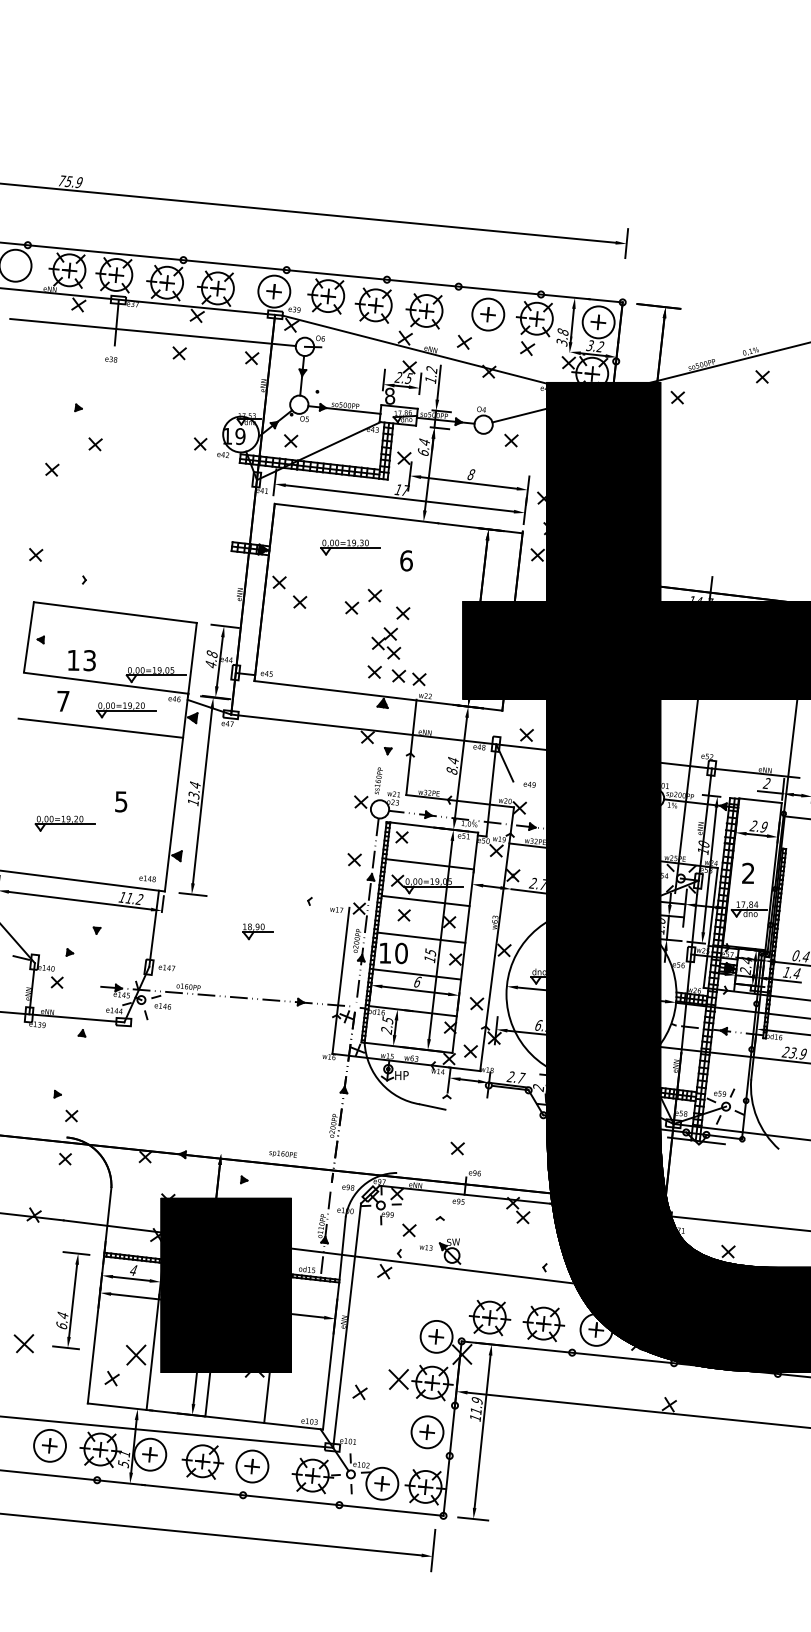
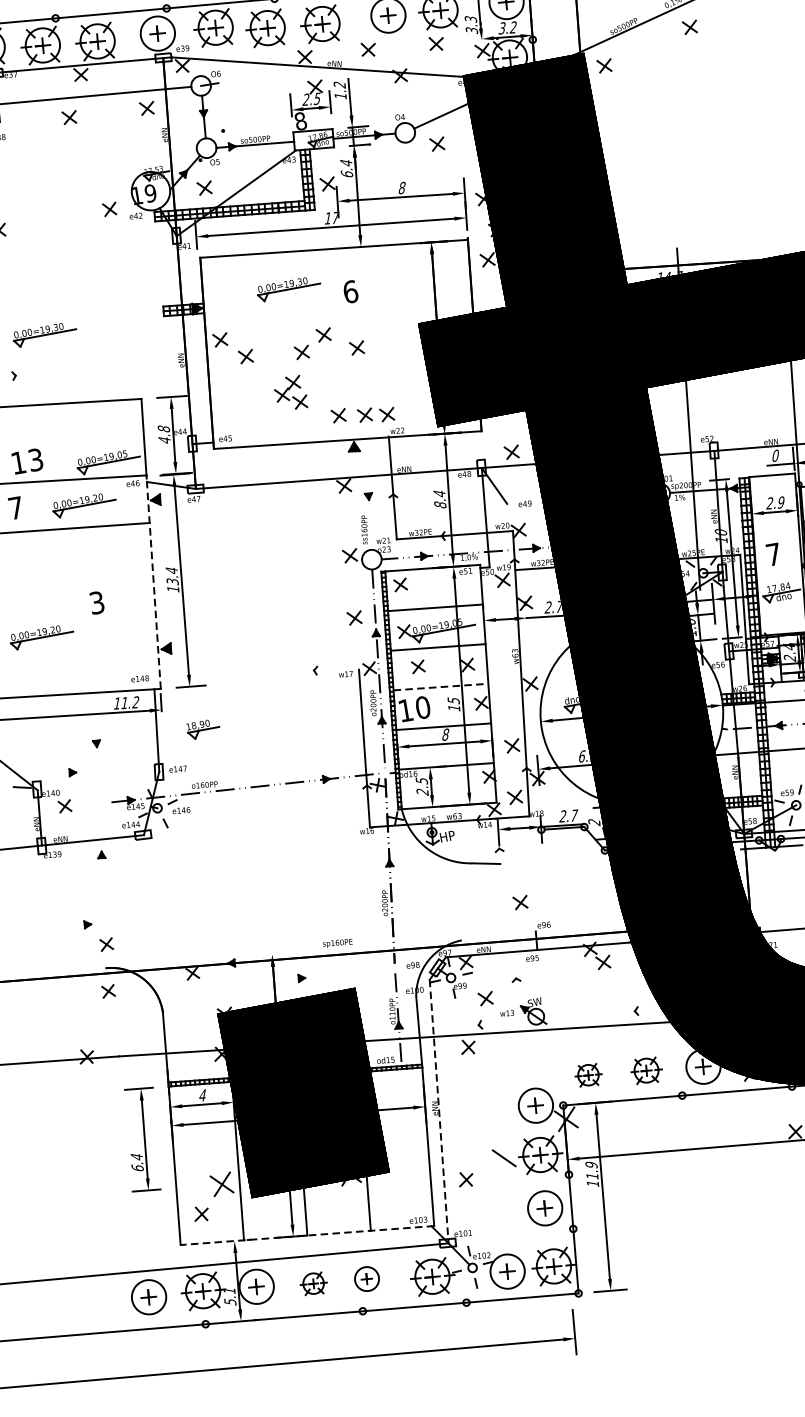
text: (562, 332) -> (470, 19), 3.8 -> 3.3
part: (119, 547) -> (44, 334), added
part: (386, 643) -> (290, 393), moved
text: (766, 783) -> (775, 455), 2 -> 0
line: (176, 792) -> (153, 582), solid -> dashed
text: (121, 801) -> (97, 602), 5 -> 3
text: (748, 872) -> (773, 553), 2 -> 7
part: (257, 931) -> (202, 729), moved
line: (421, 937) -> (441, 686), solid -> dashed
text: (417, 981) -> (445, 734), 6 -> 8
part: (489, 1318) -> (588, 1075), size x0.6
part: (543, 1323) -> (646, 1070), size x0.7
line: (347, 1325) -> (439, 1111), solid -> dashed
part: (23, 1343) -> (100, 1194), removed
line: (398, 1379) -> (504, 1158), removed
line: (204, 1416) -> (306, 1235), solid -> dashed
part: (202, 1461) -> (313, 1283), size x0.6
part: (252, 1466) -> (367, 1279), size x0.7

